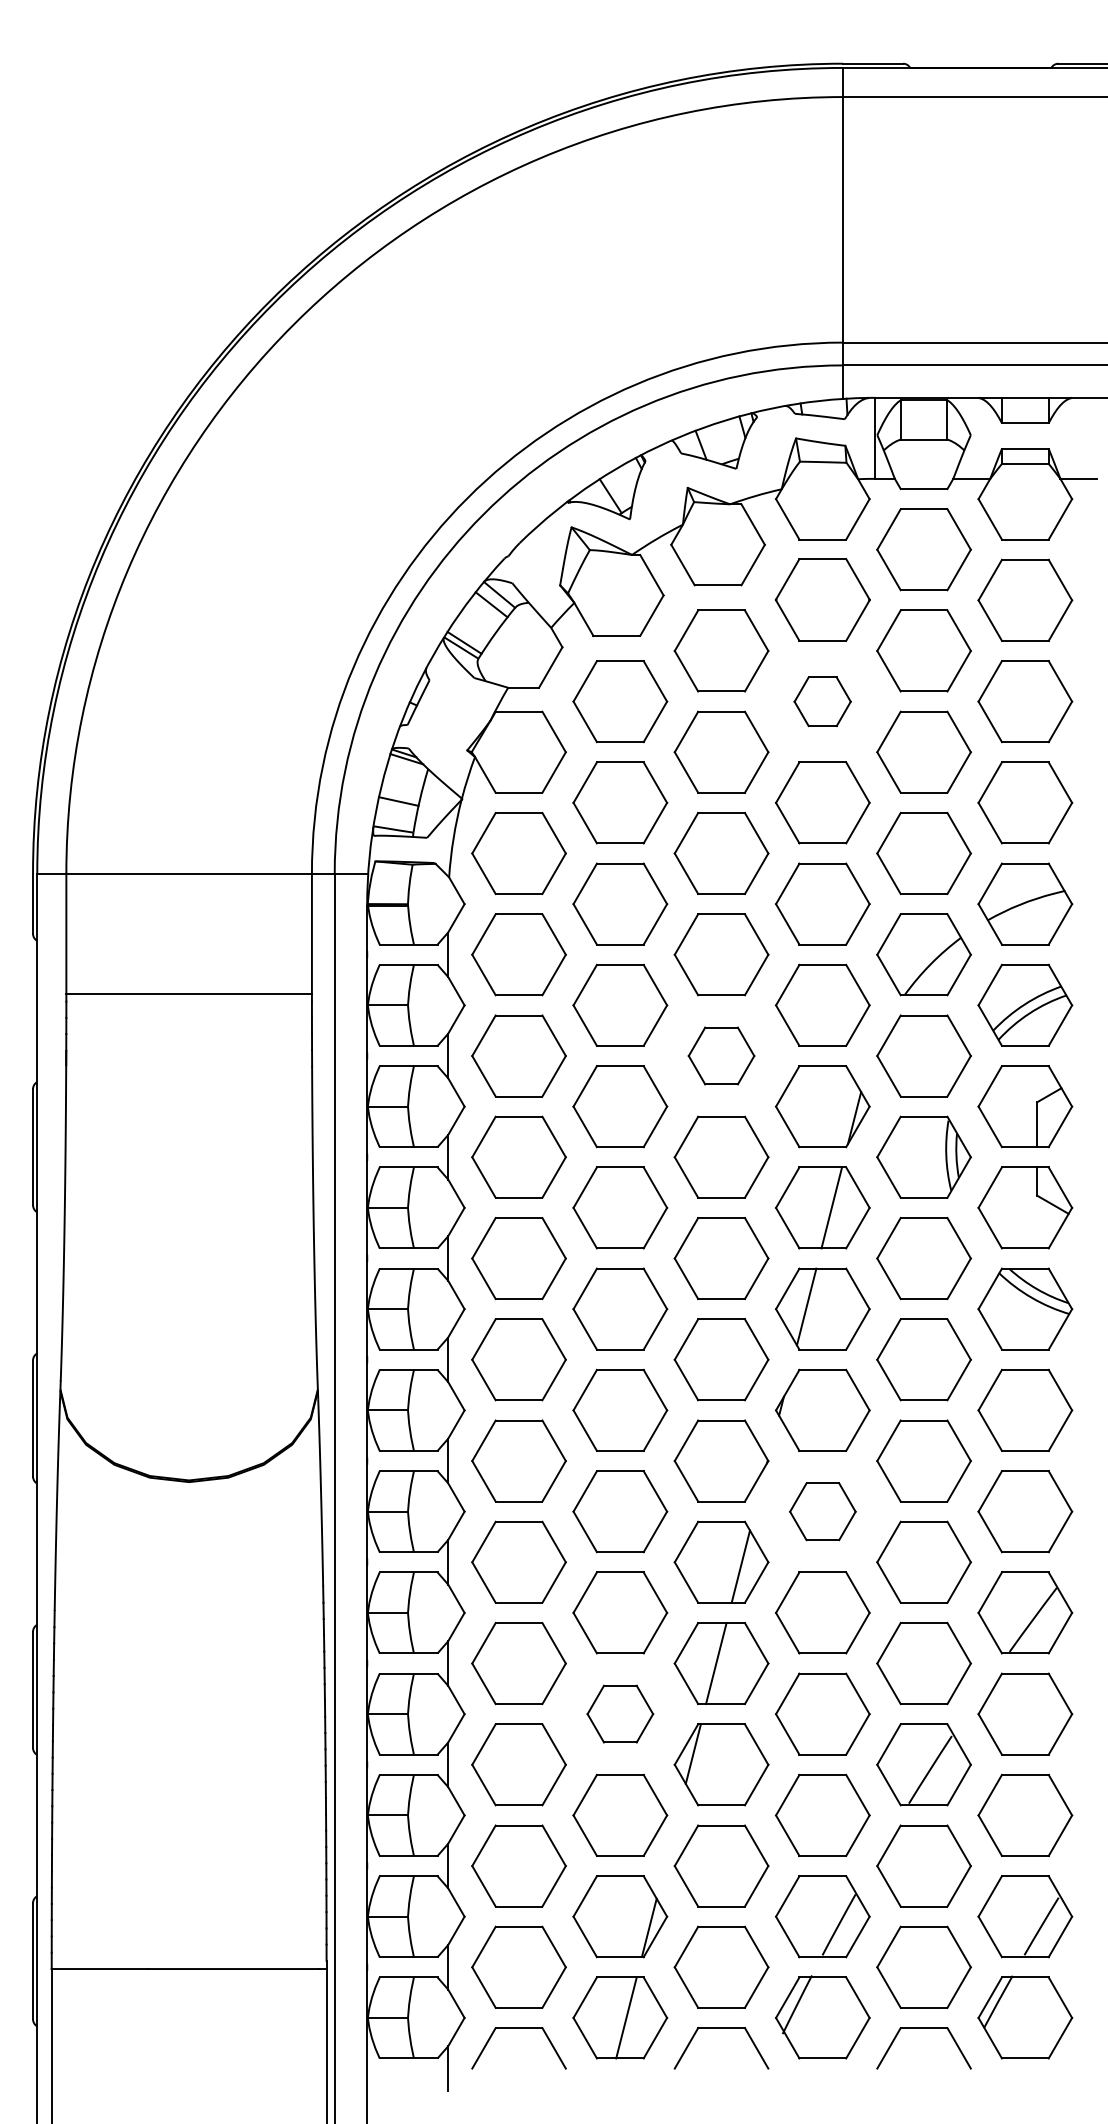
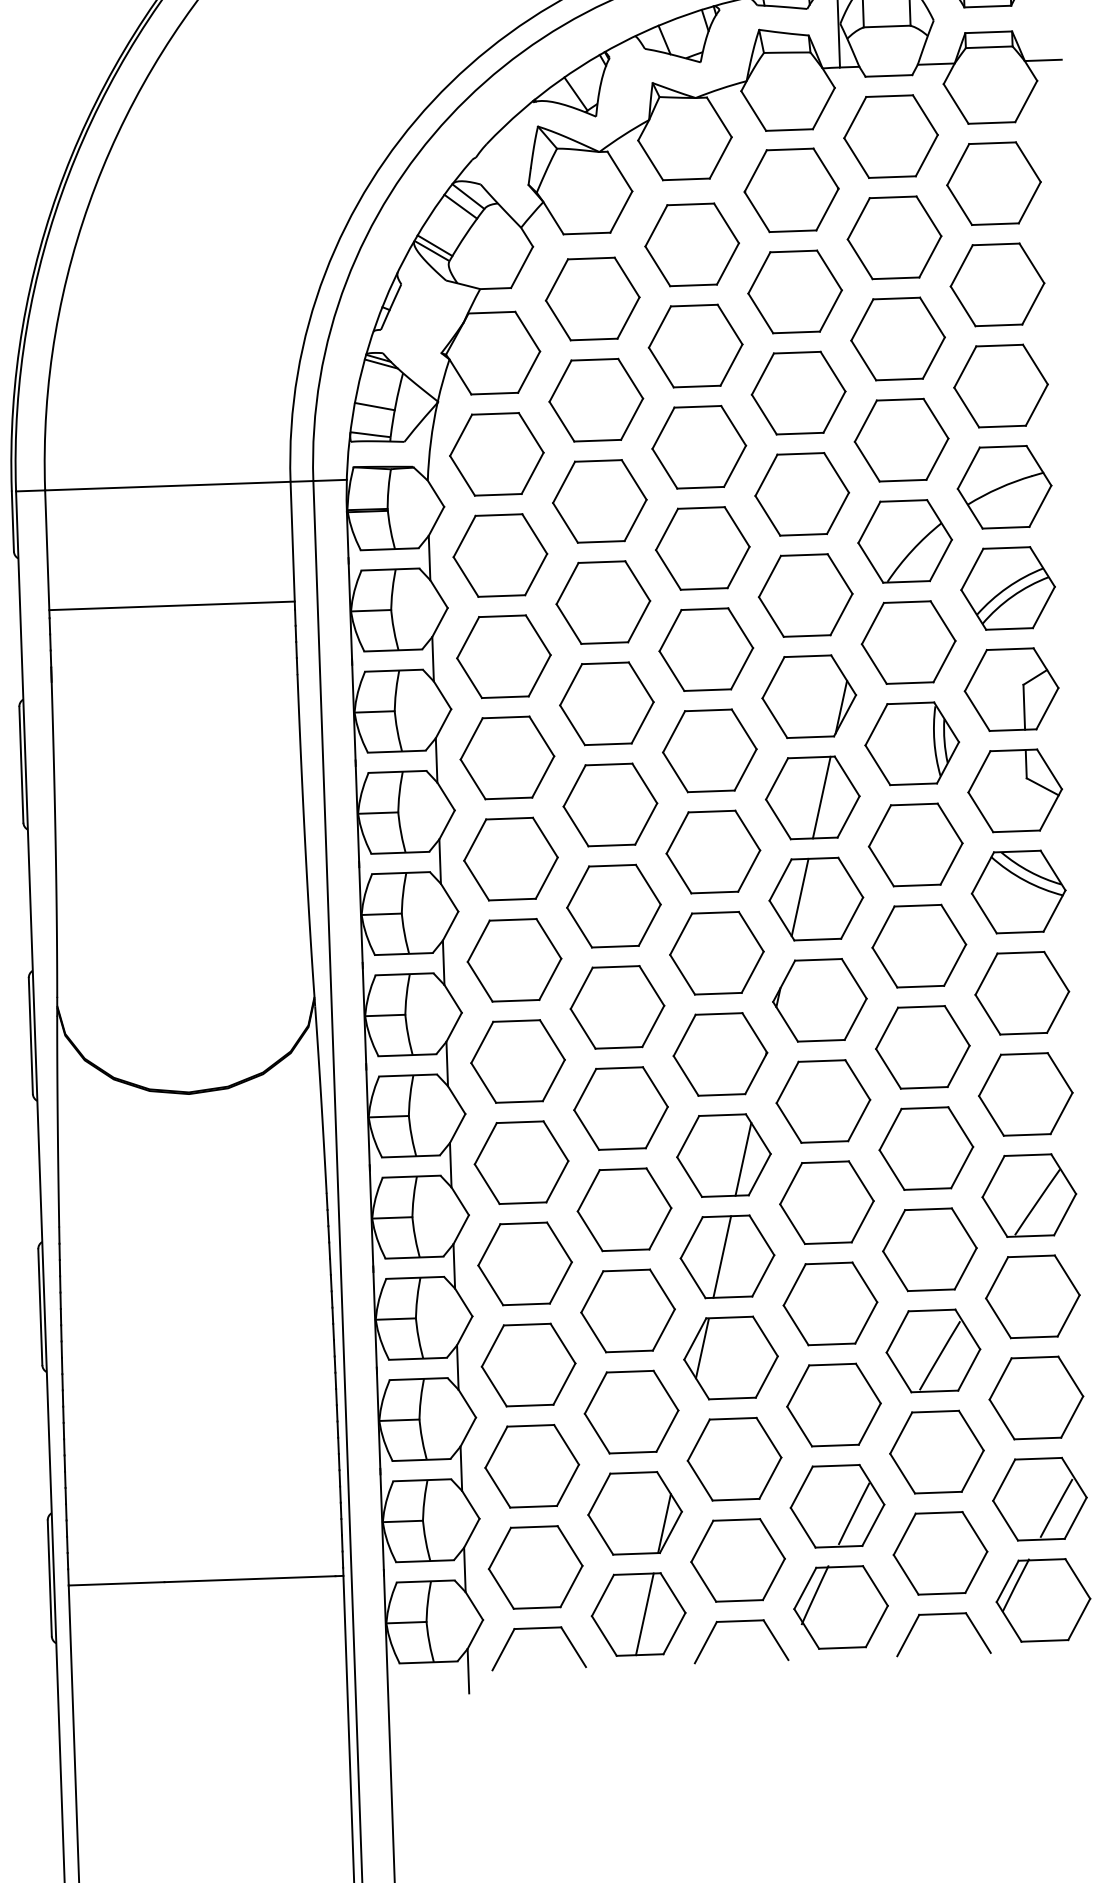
part: (822, 701) -> (794, 291), size x1.67
part: (721, 1055) -> (706, 649), size x1.43
part: (822, 1511) -> (823, 1101), size x1.43
part: (620, 1713) -> (628, 1310), size x1.43

